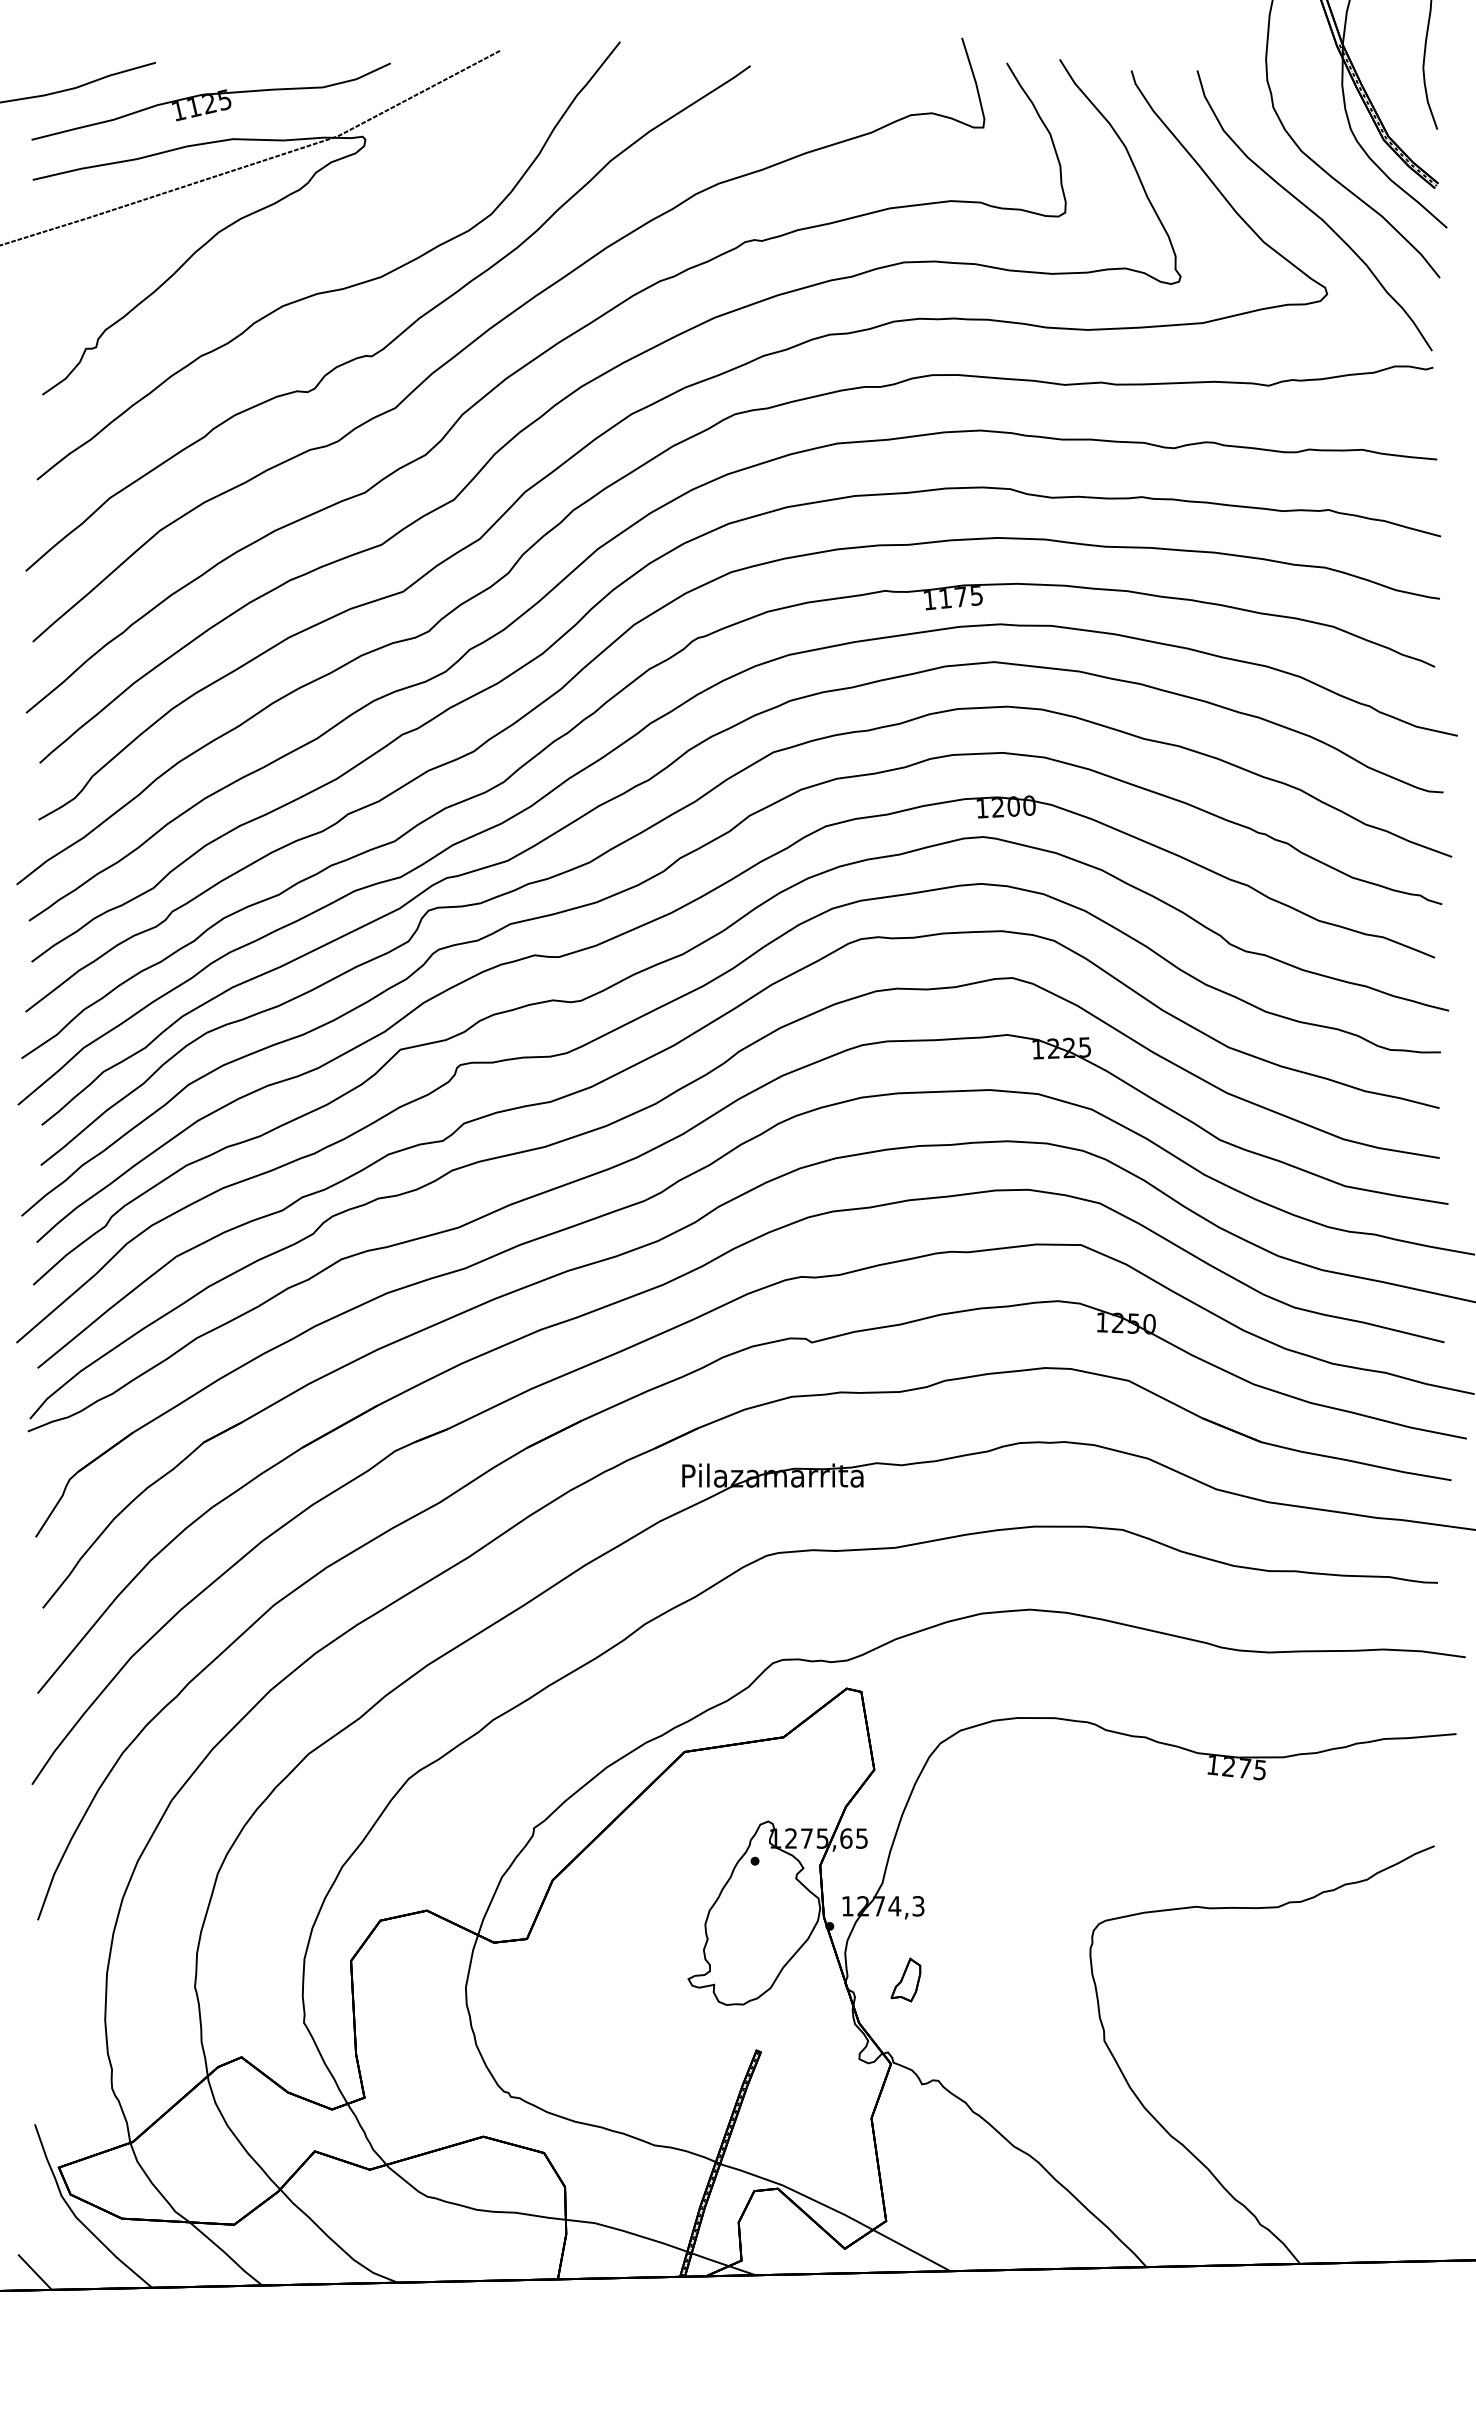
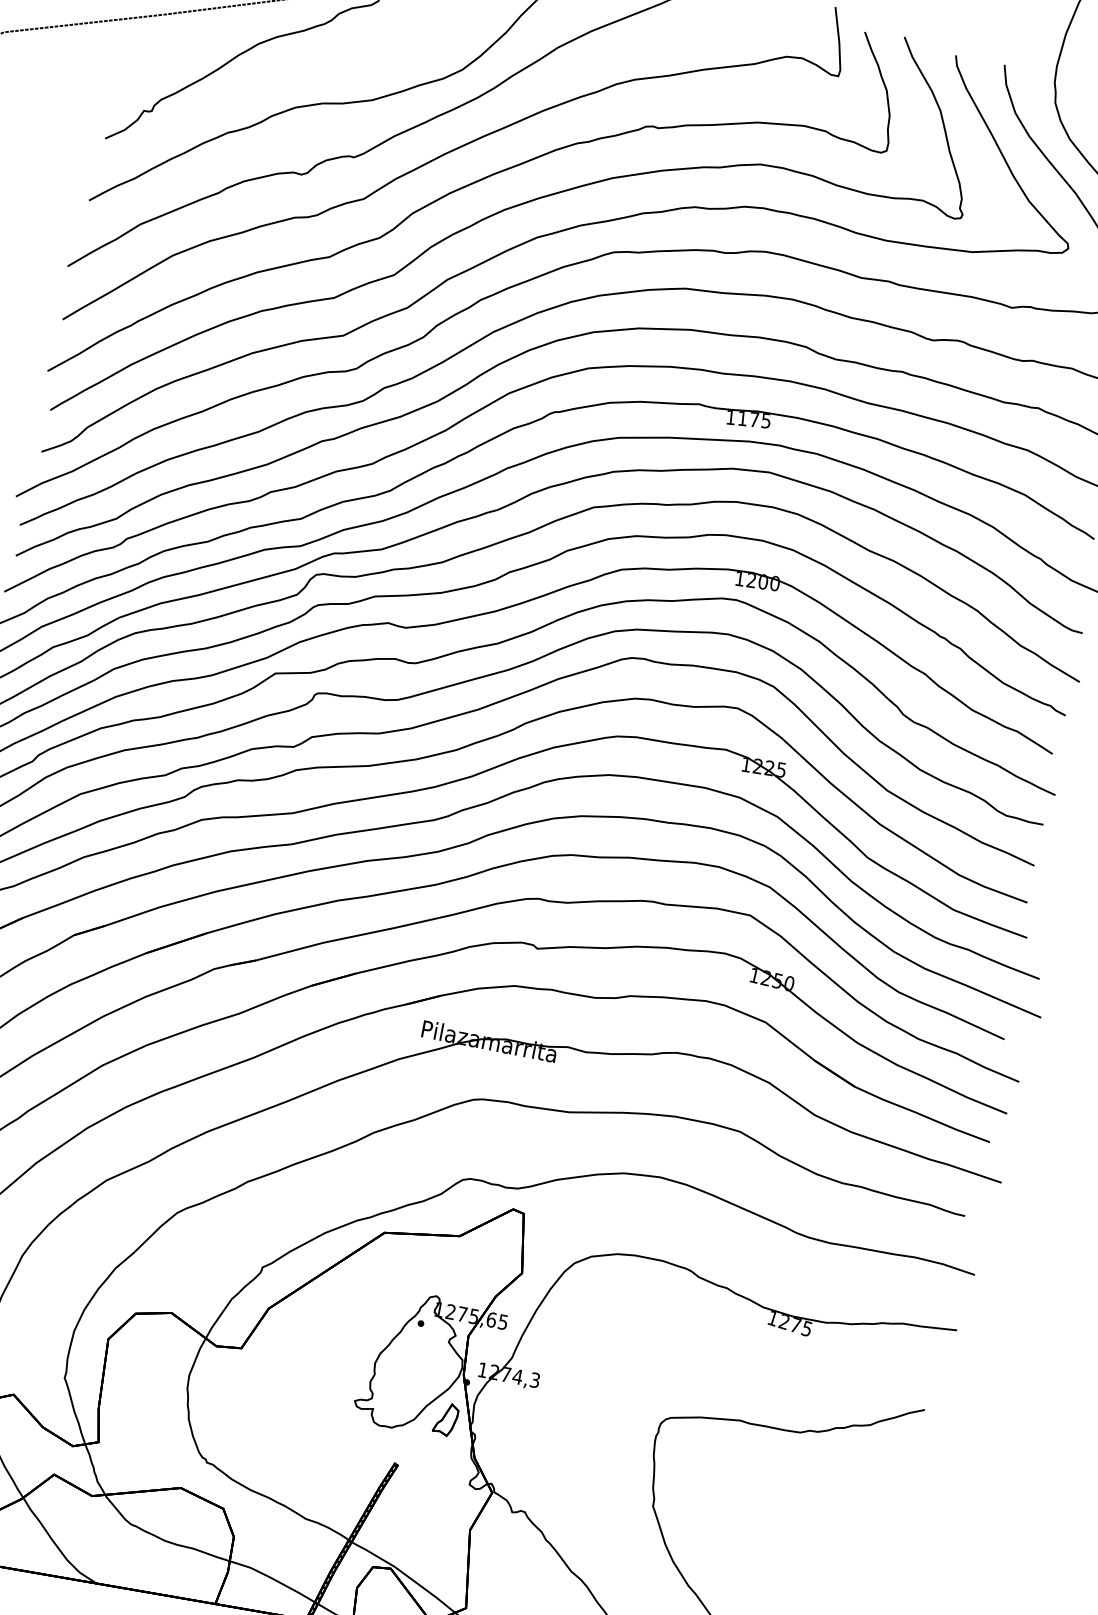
part: (905, 1979) -> (445, 1419), moved

